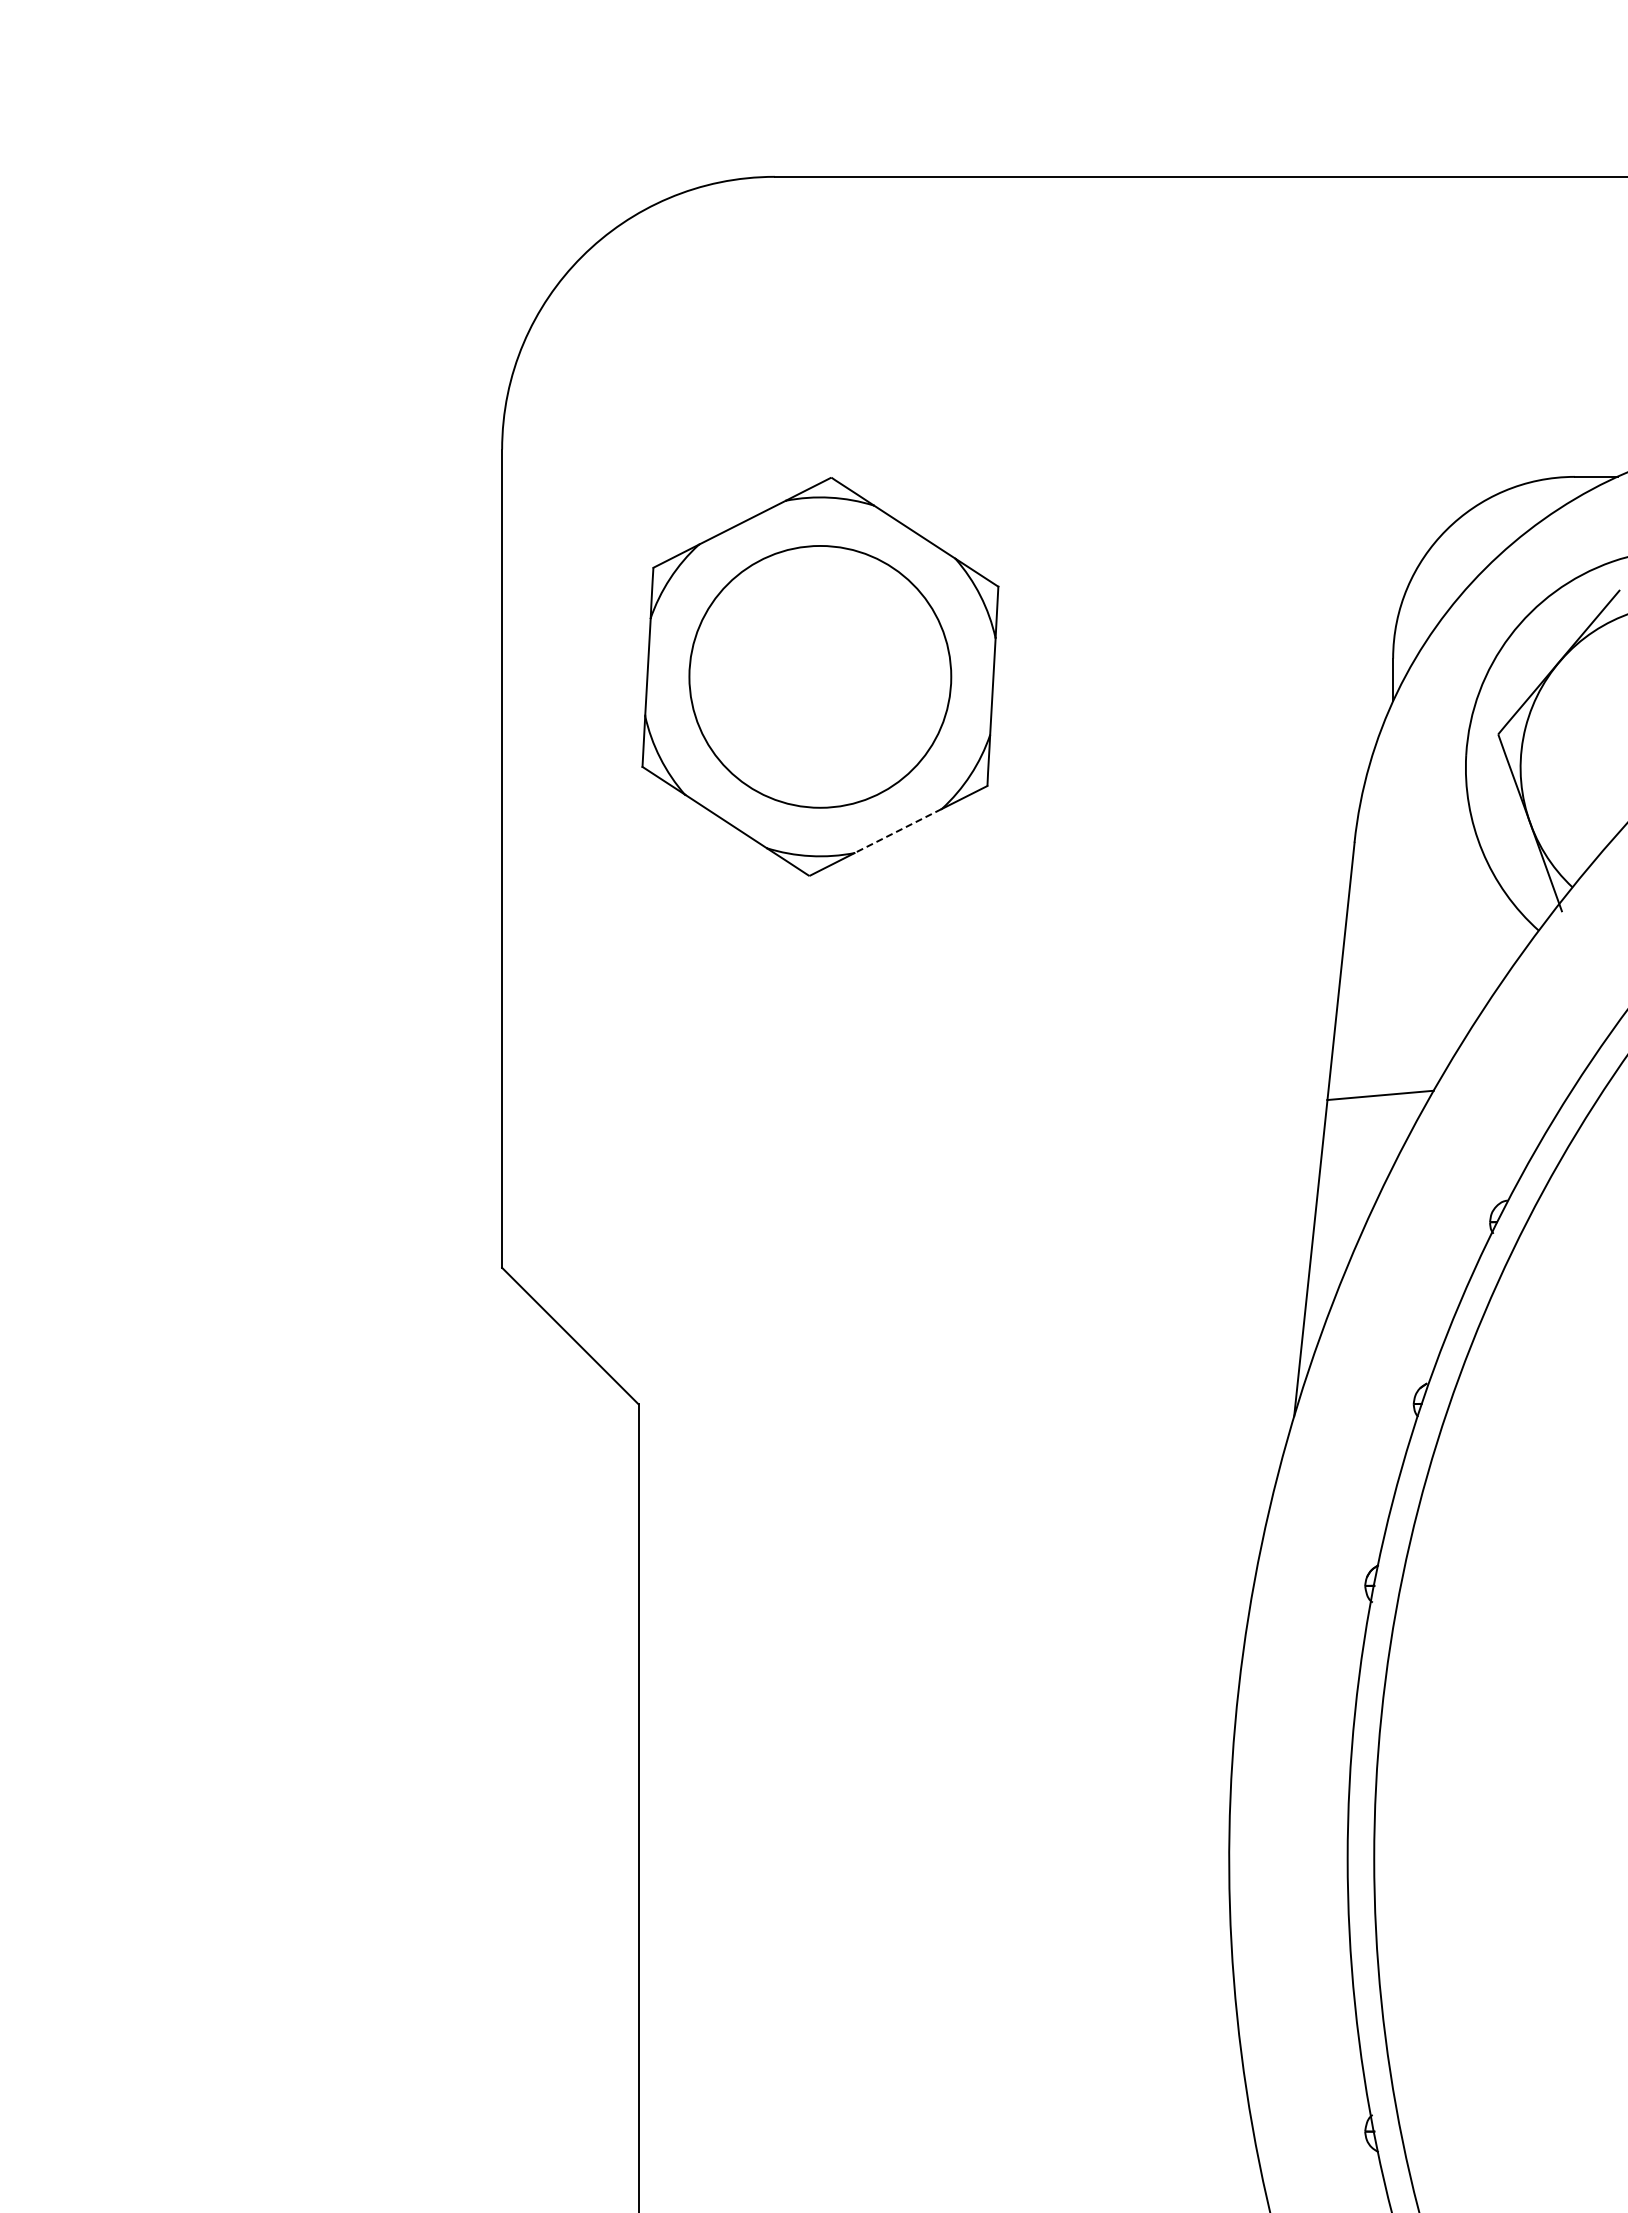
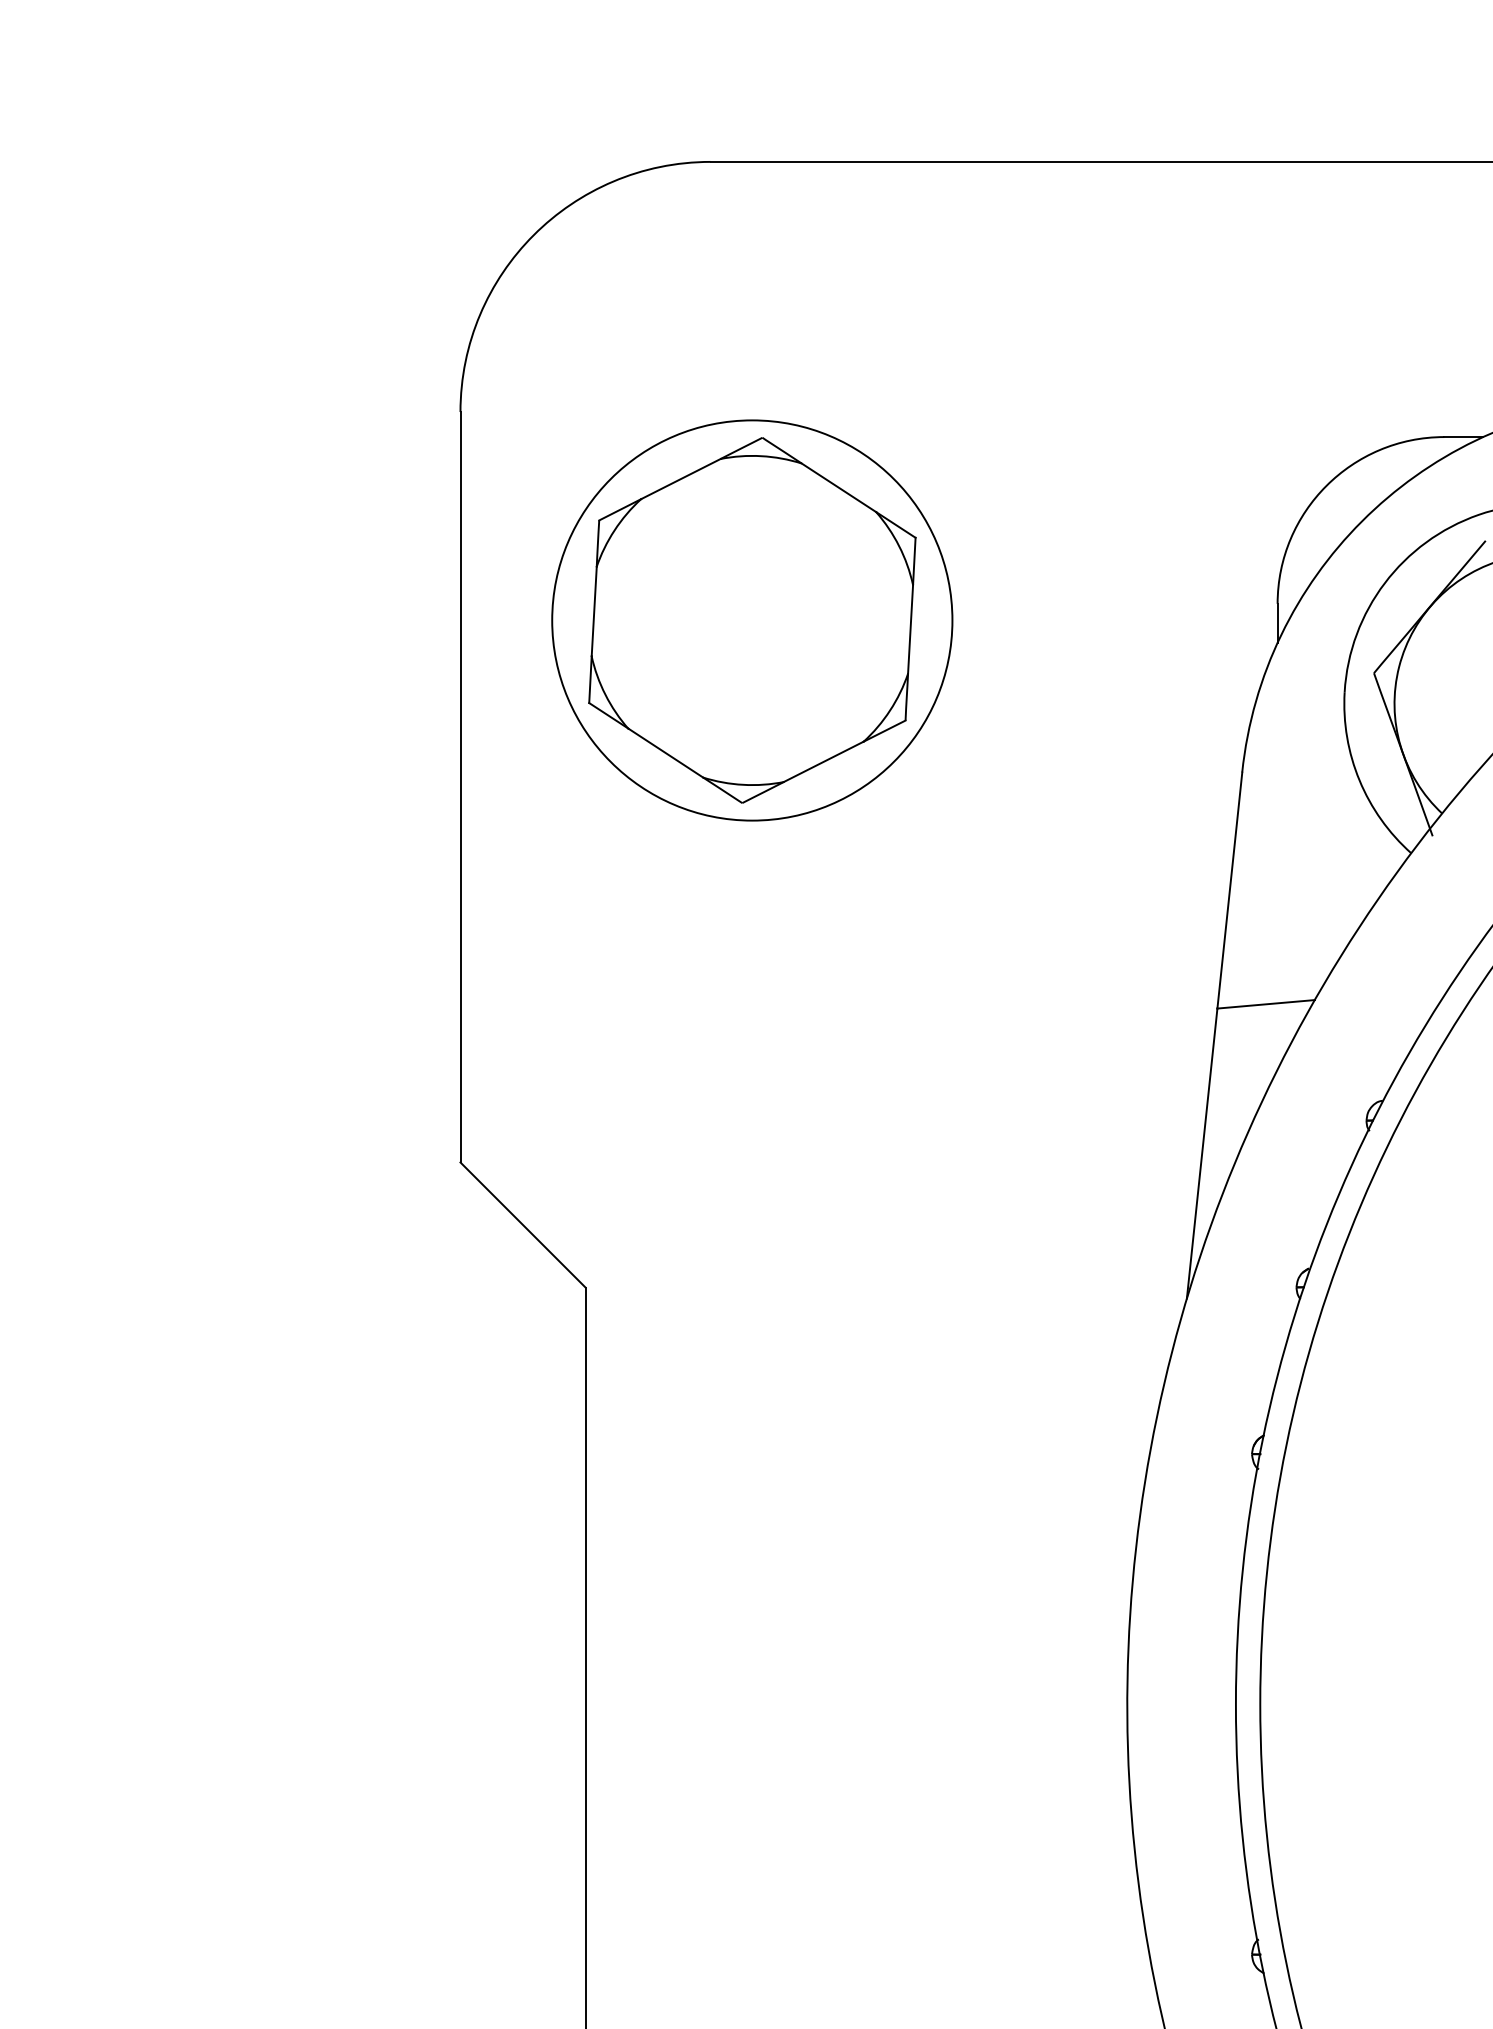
circle: (820, 676) -> (752, 620), size x1.67
line: (898, 831) -> (823, 762), dashed -> solid

